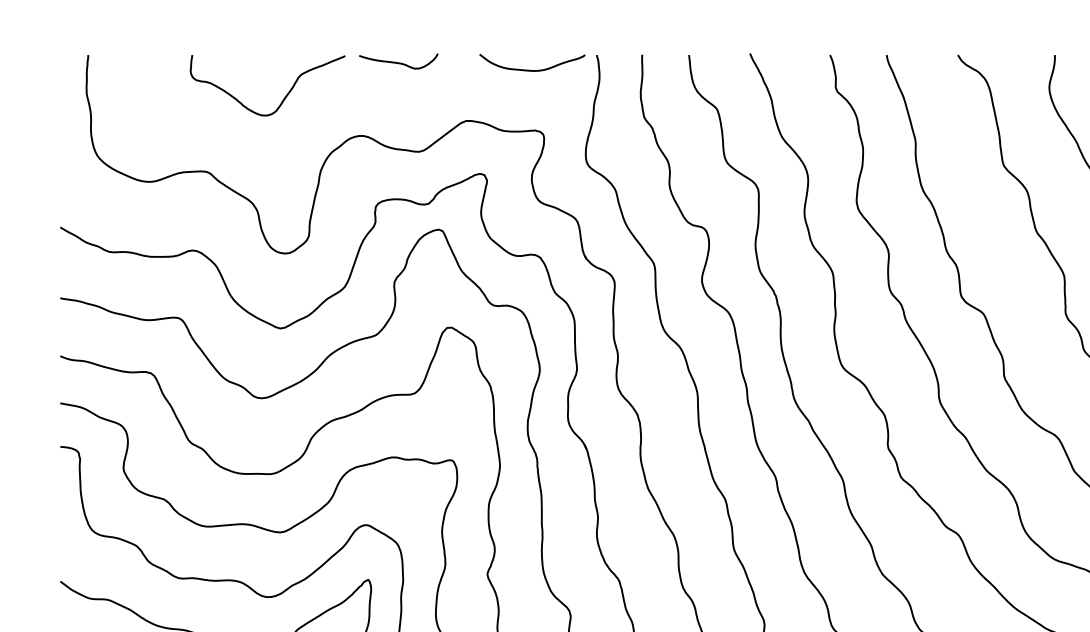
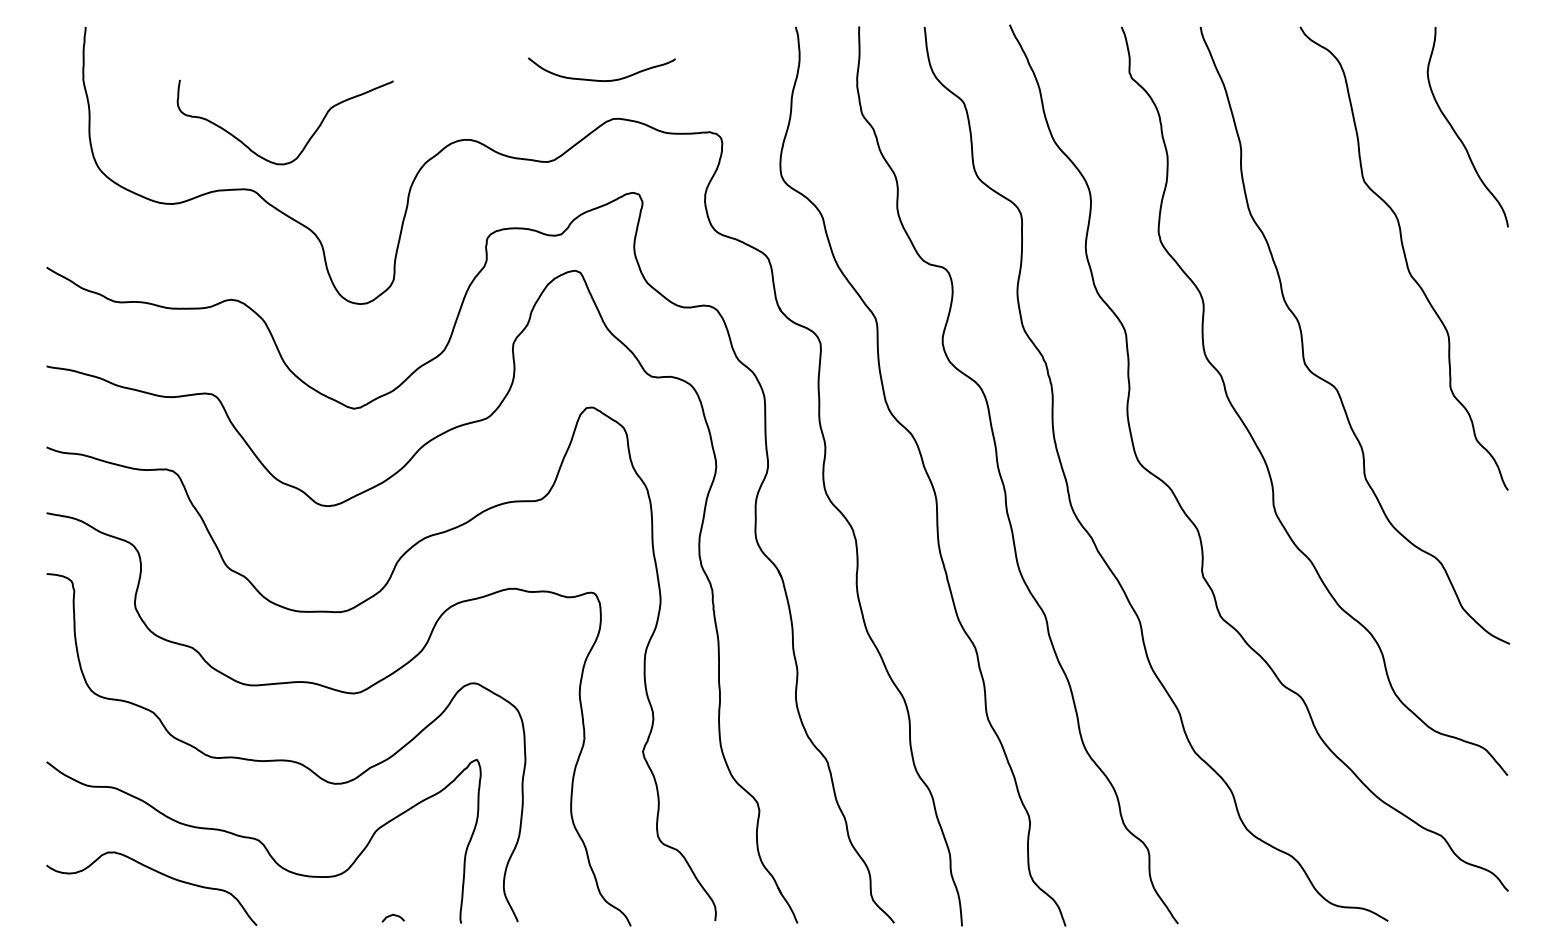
curve: (398, 62) -> (518, 37), removed
curve: (529, 69) -> (597, 79), moved
curve: (284, 97) -> (308, 139), moved

